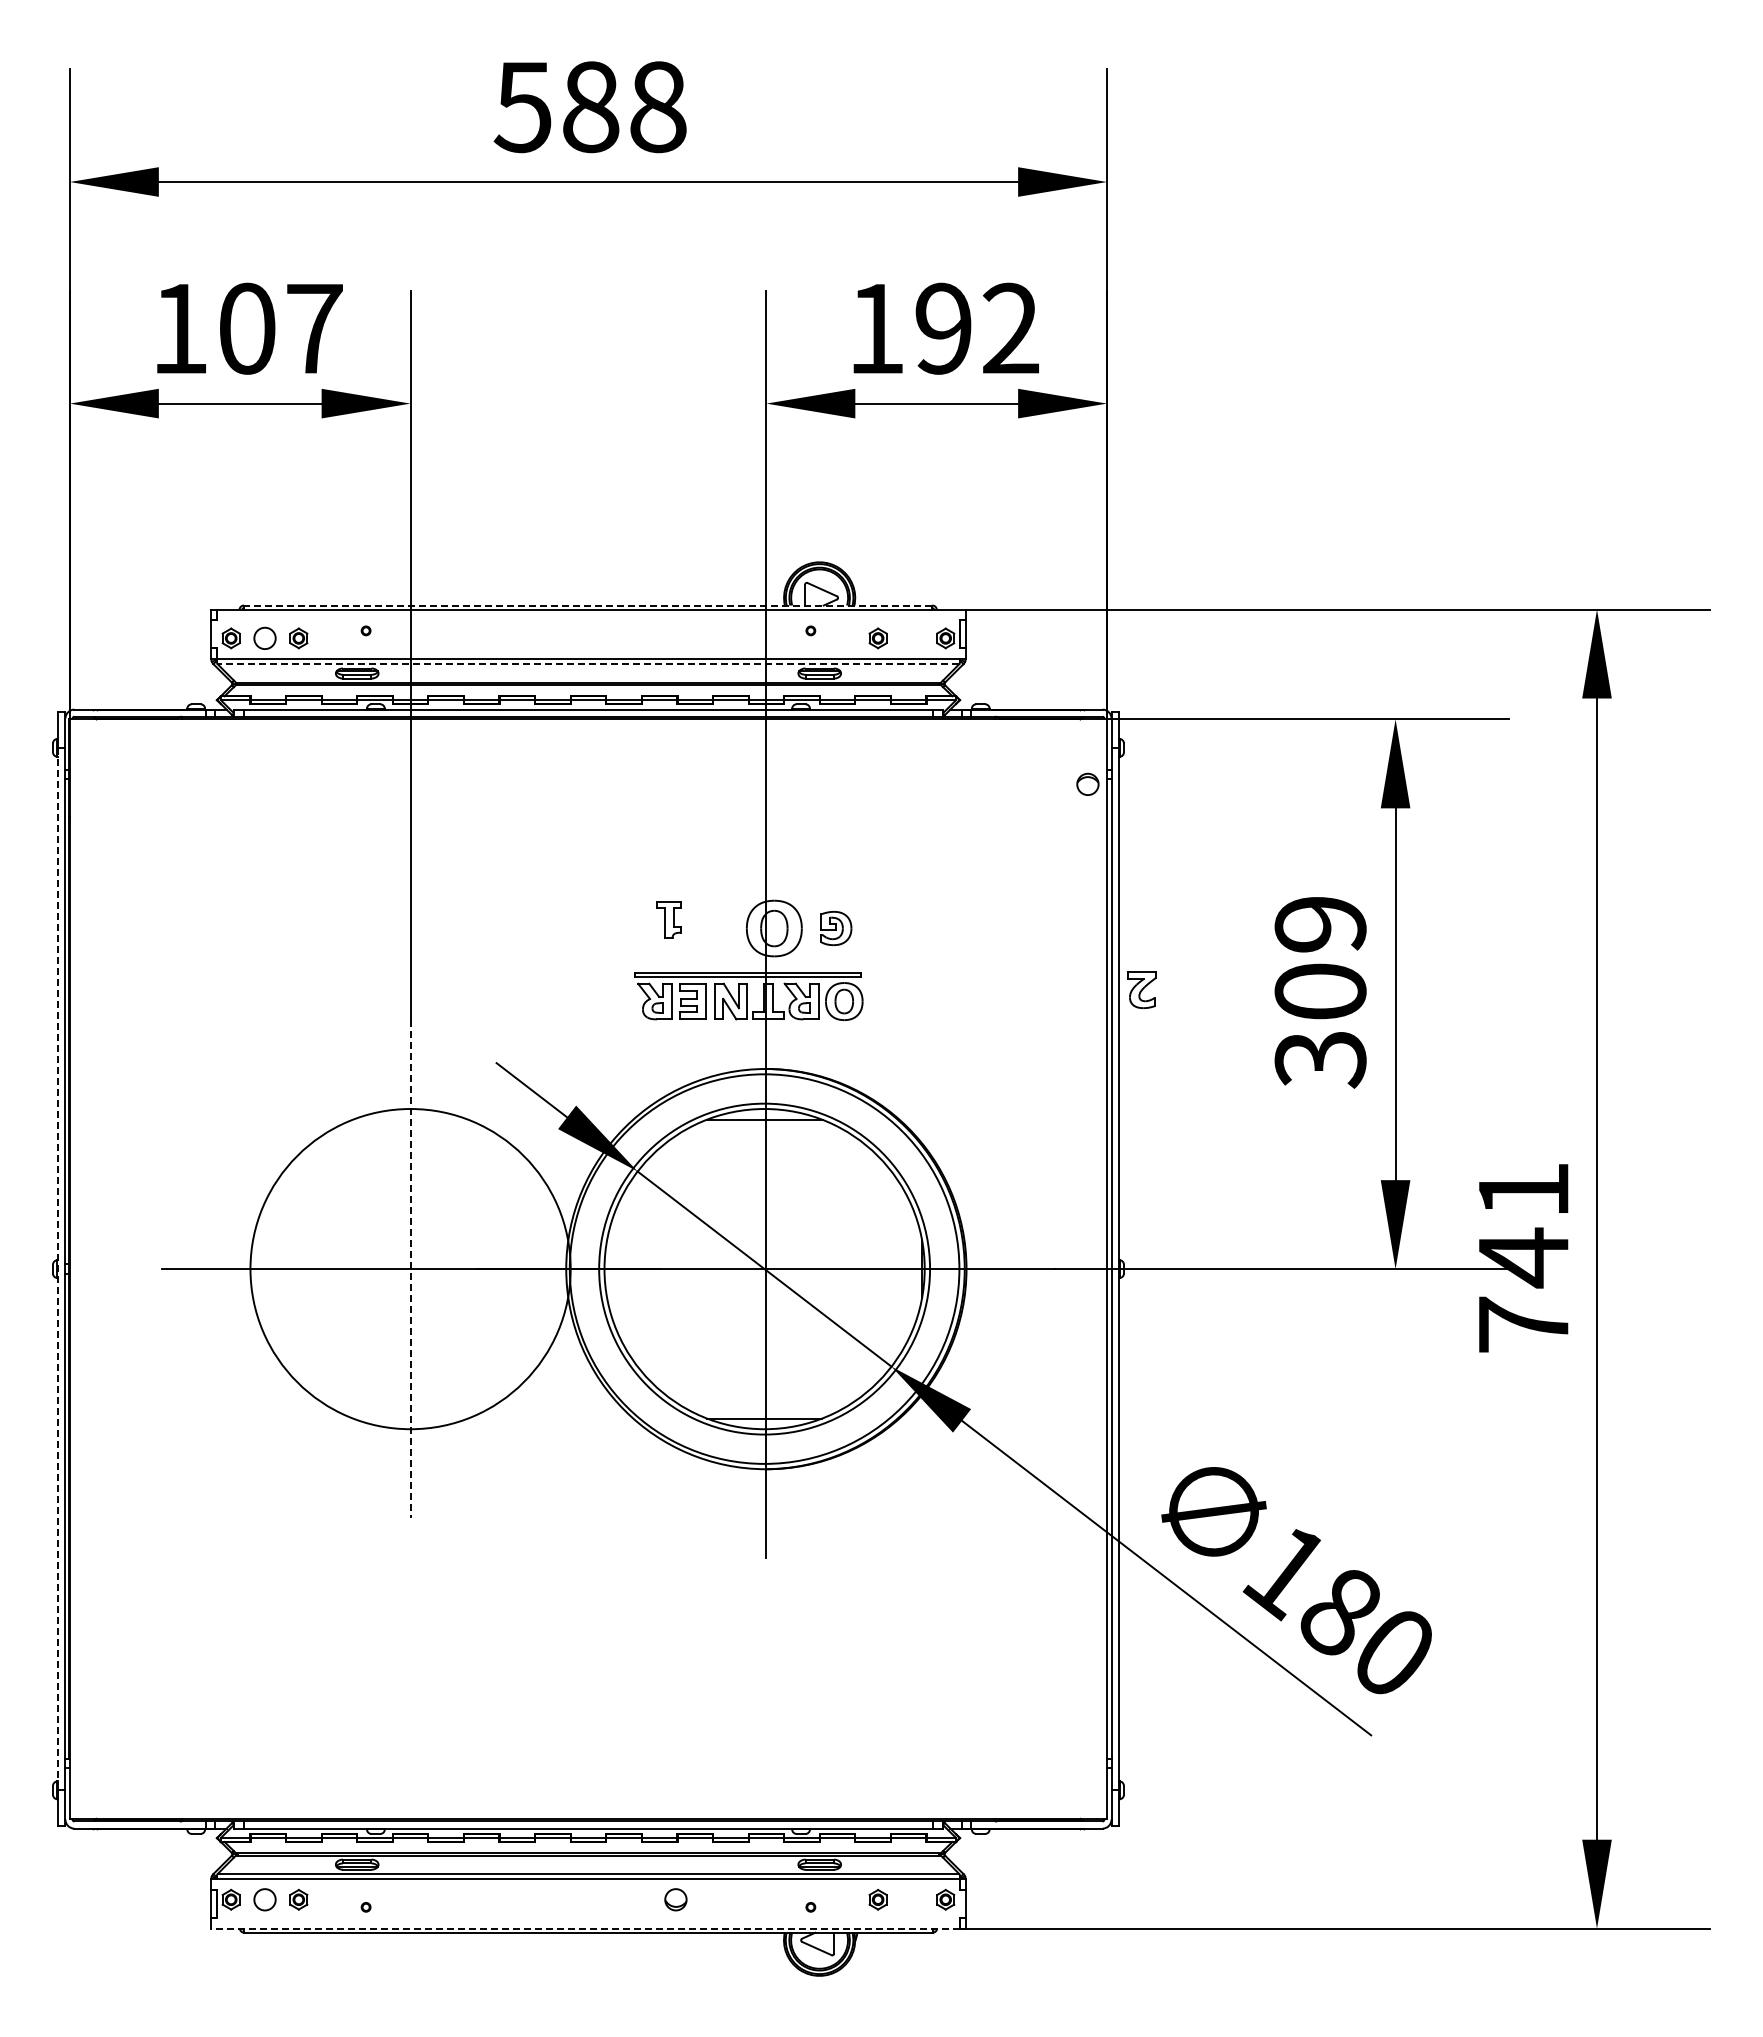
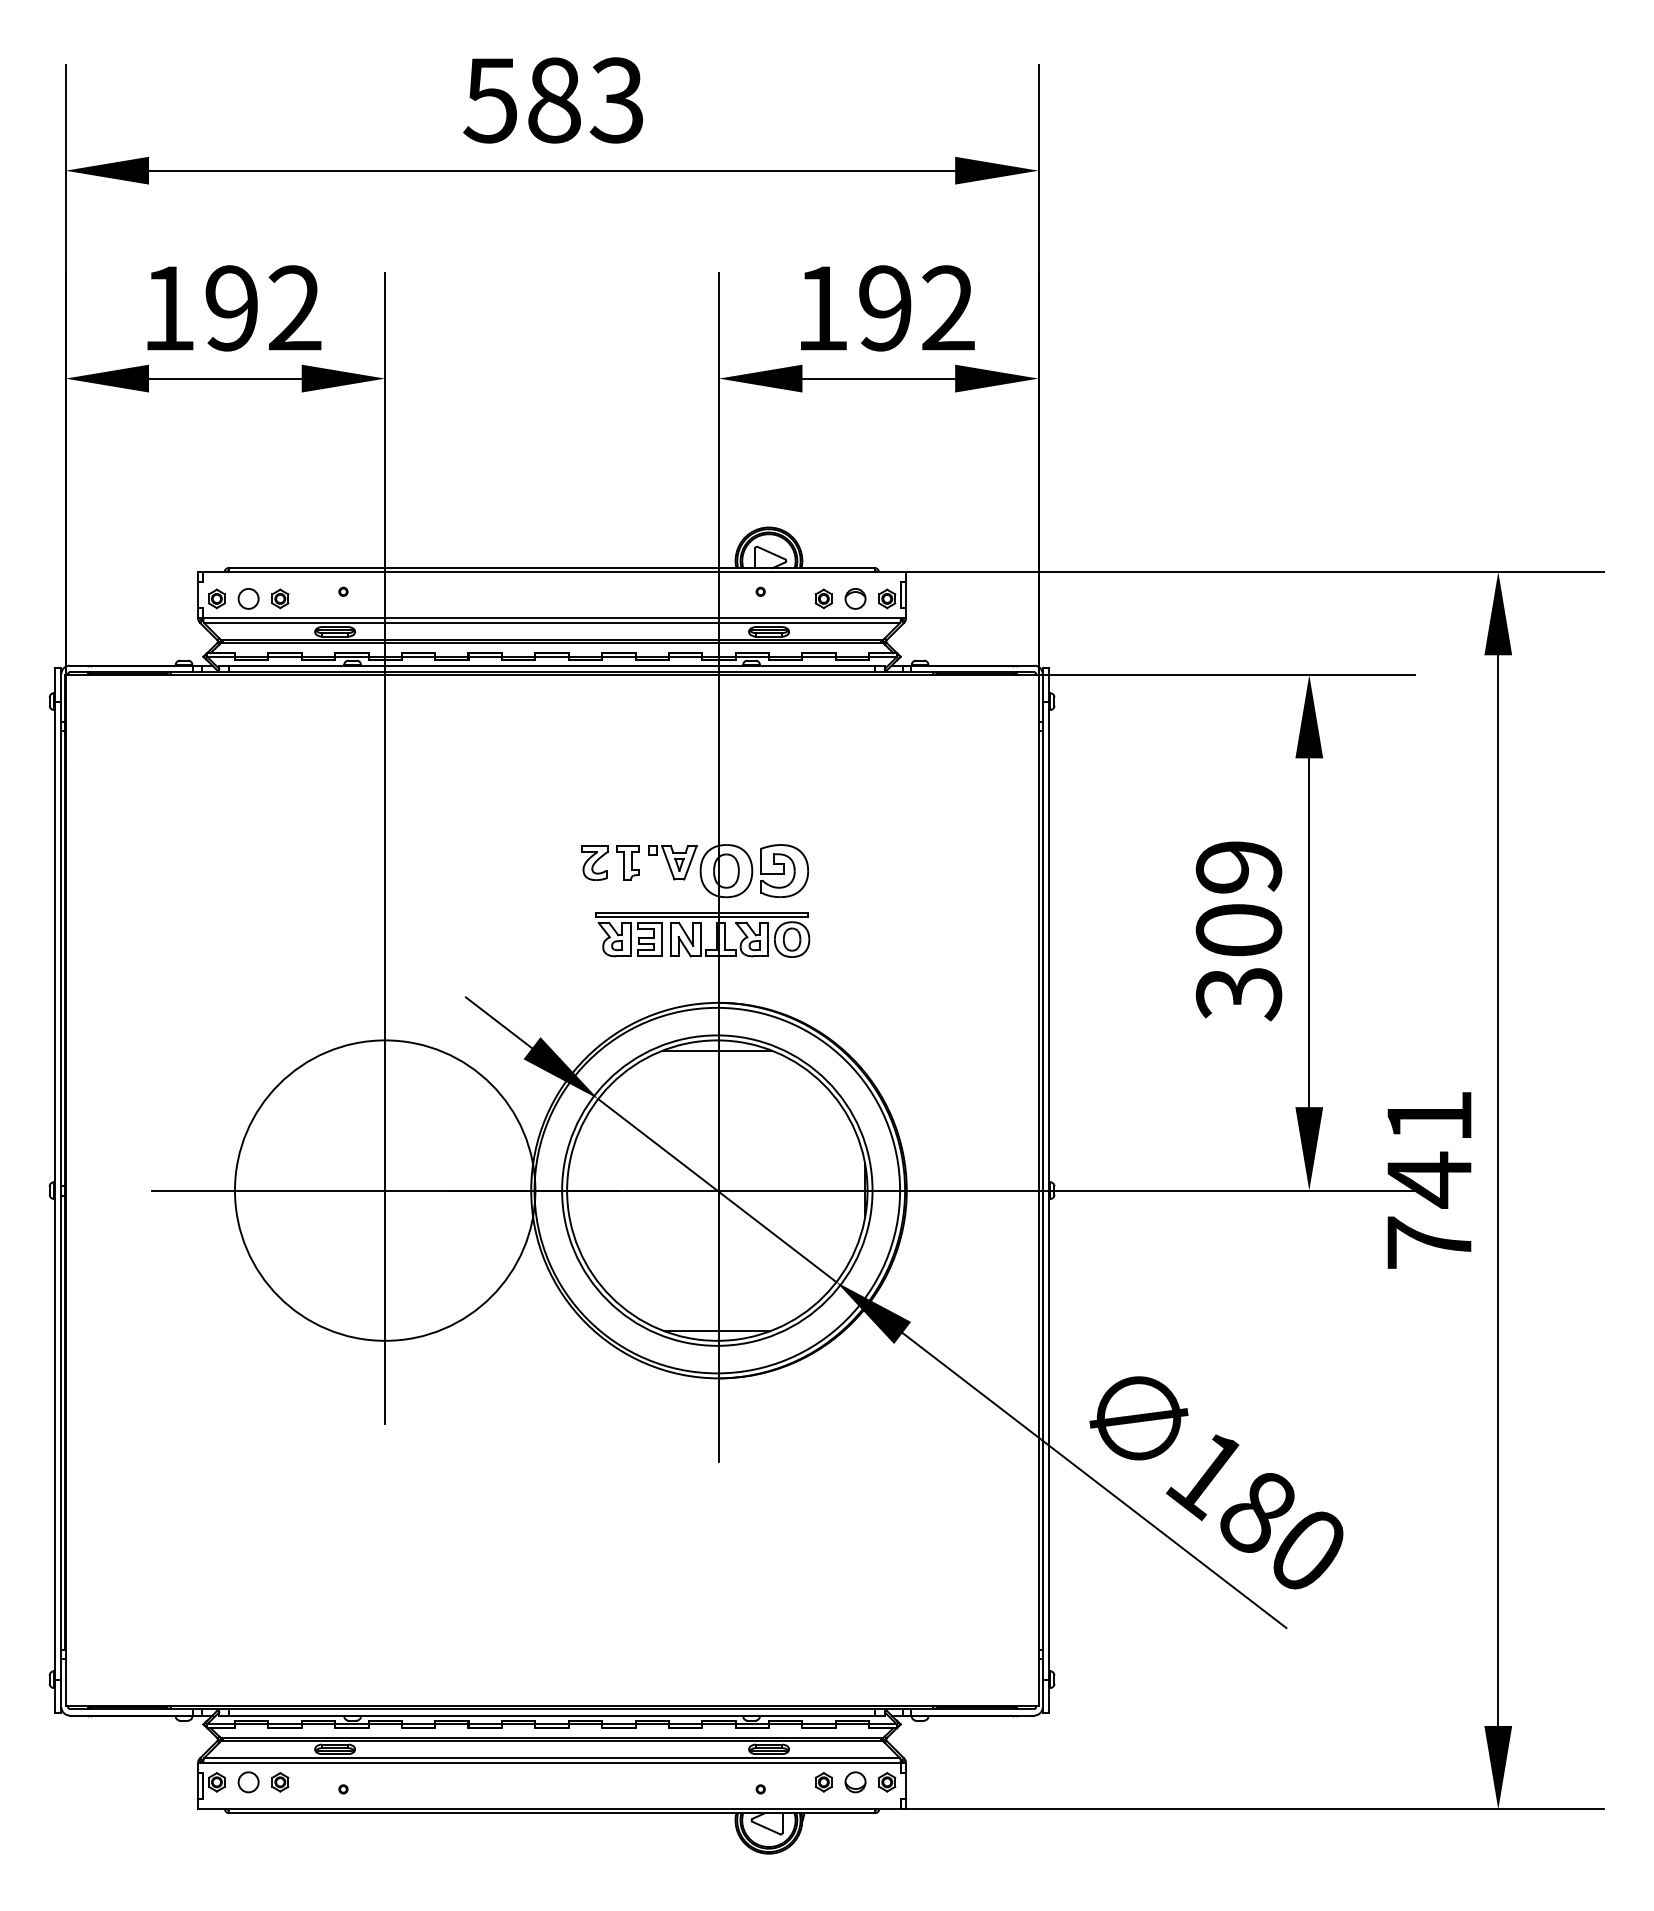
text: (657, 107) -> (616, 100), 588 -> 583
text: (280, 328) -> (263, 308), 107 -> 192
line: (587, 605) -> (551, 568), dashed -> solid
line: (588, 664) -> (552, 623), dashed -> solid
part: (1087, 783) -> (855, 598), moved
part: (717, 919) -> (673, 862), added
part: (836, 928) -> (784, 871), size x1.67
part: (1141, 989) -> (594, 862), moved
line: (58, 1269) -> (54, 1190), dashed -> solid
line: (410, 1269) -> (385, 1190), dashed -> solid
part: (675, 1899) -> (855, 1782), moved
line: (585, 1928) -> (549, 1809), dashed -> solid

